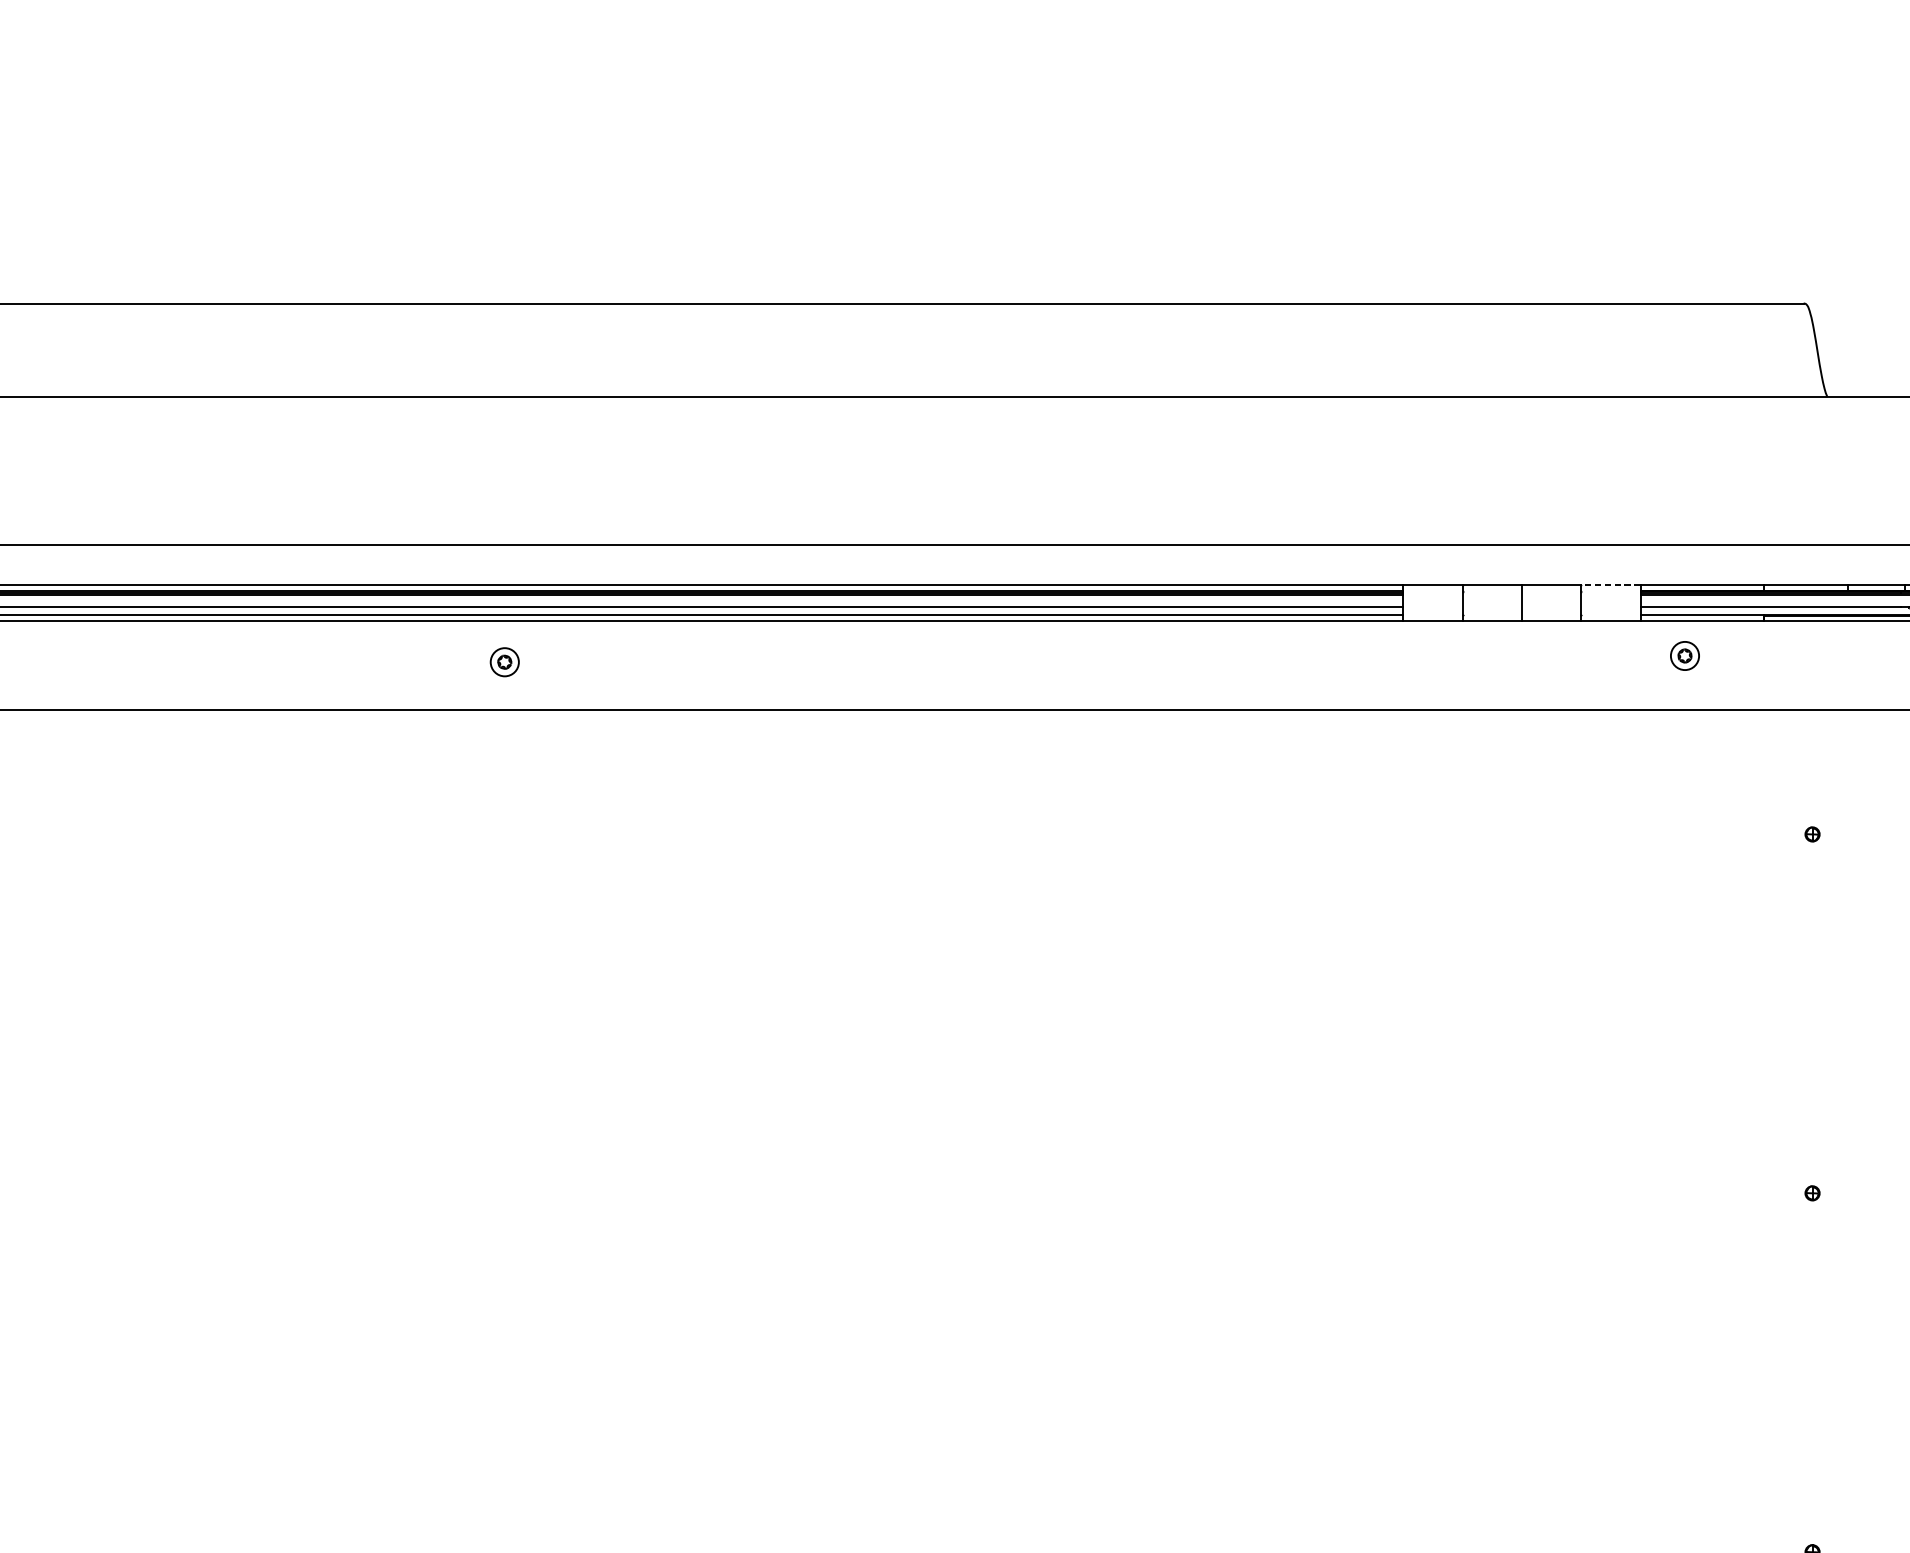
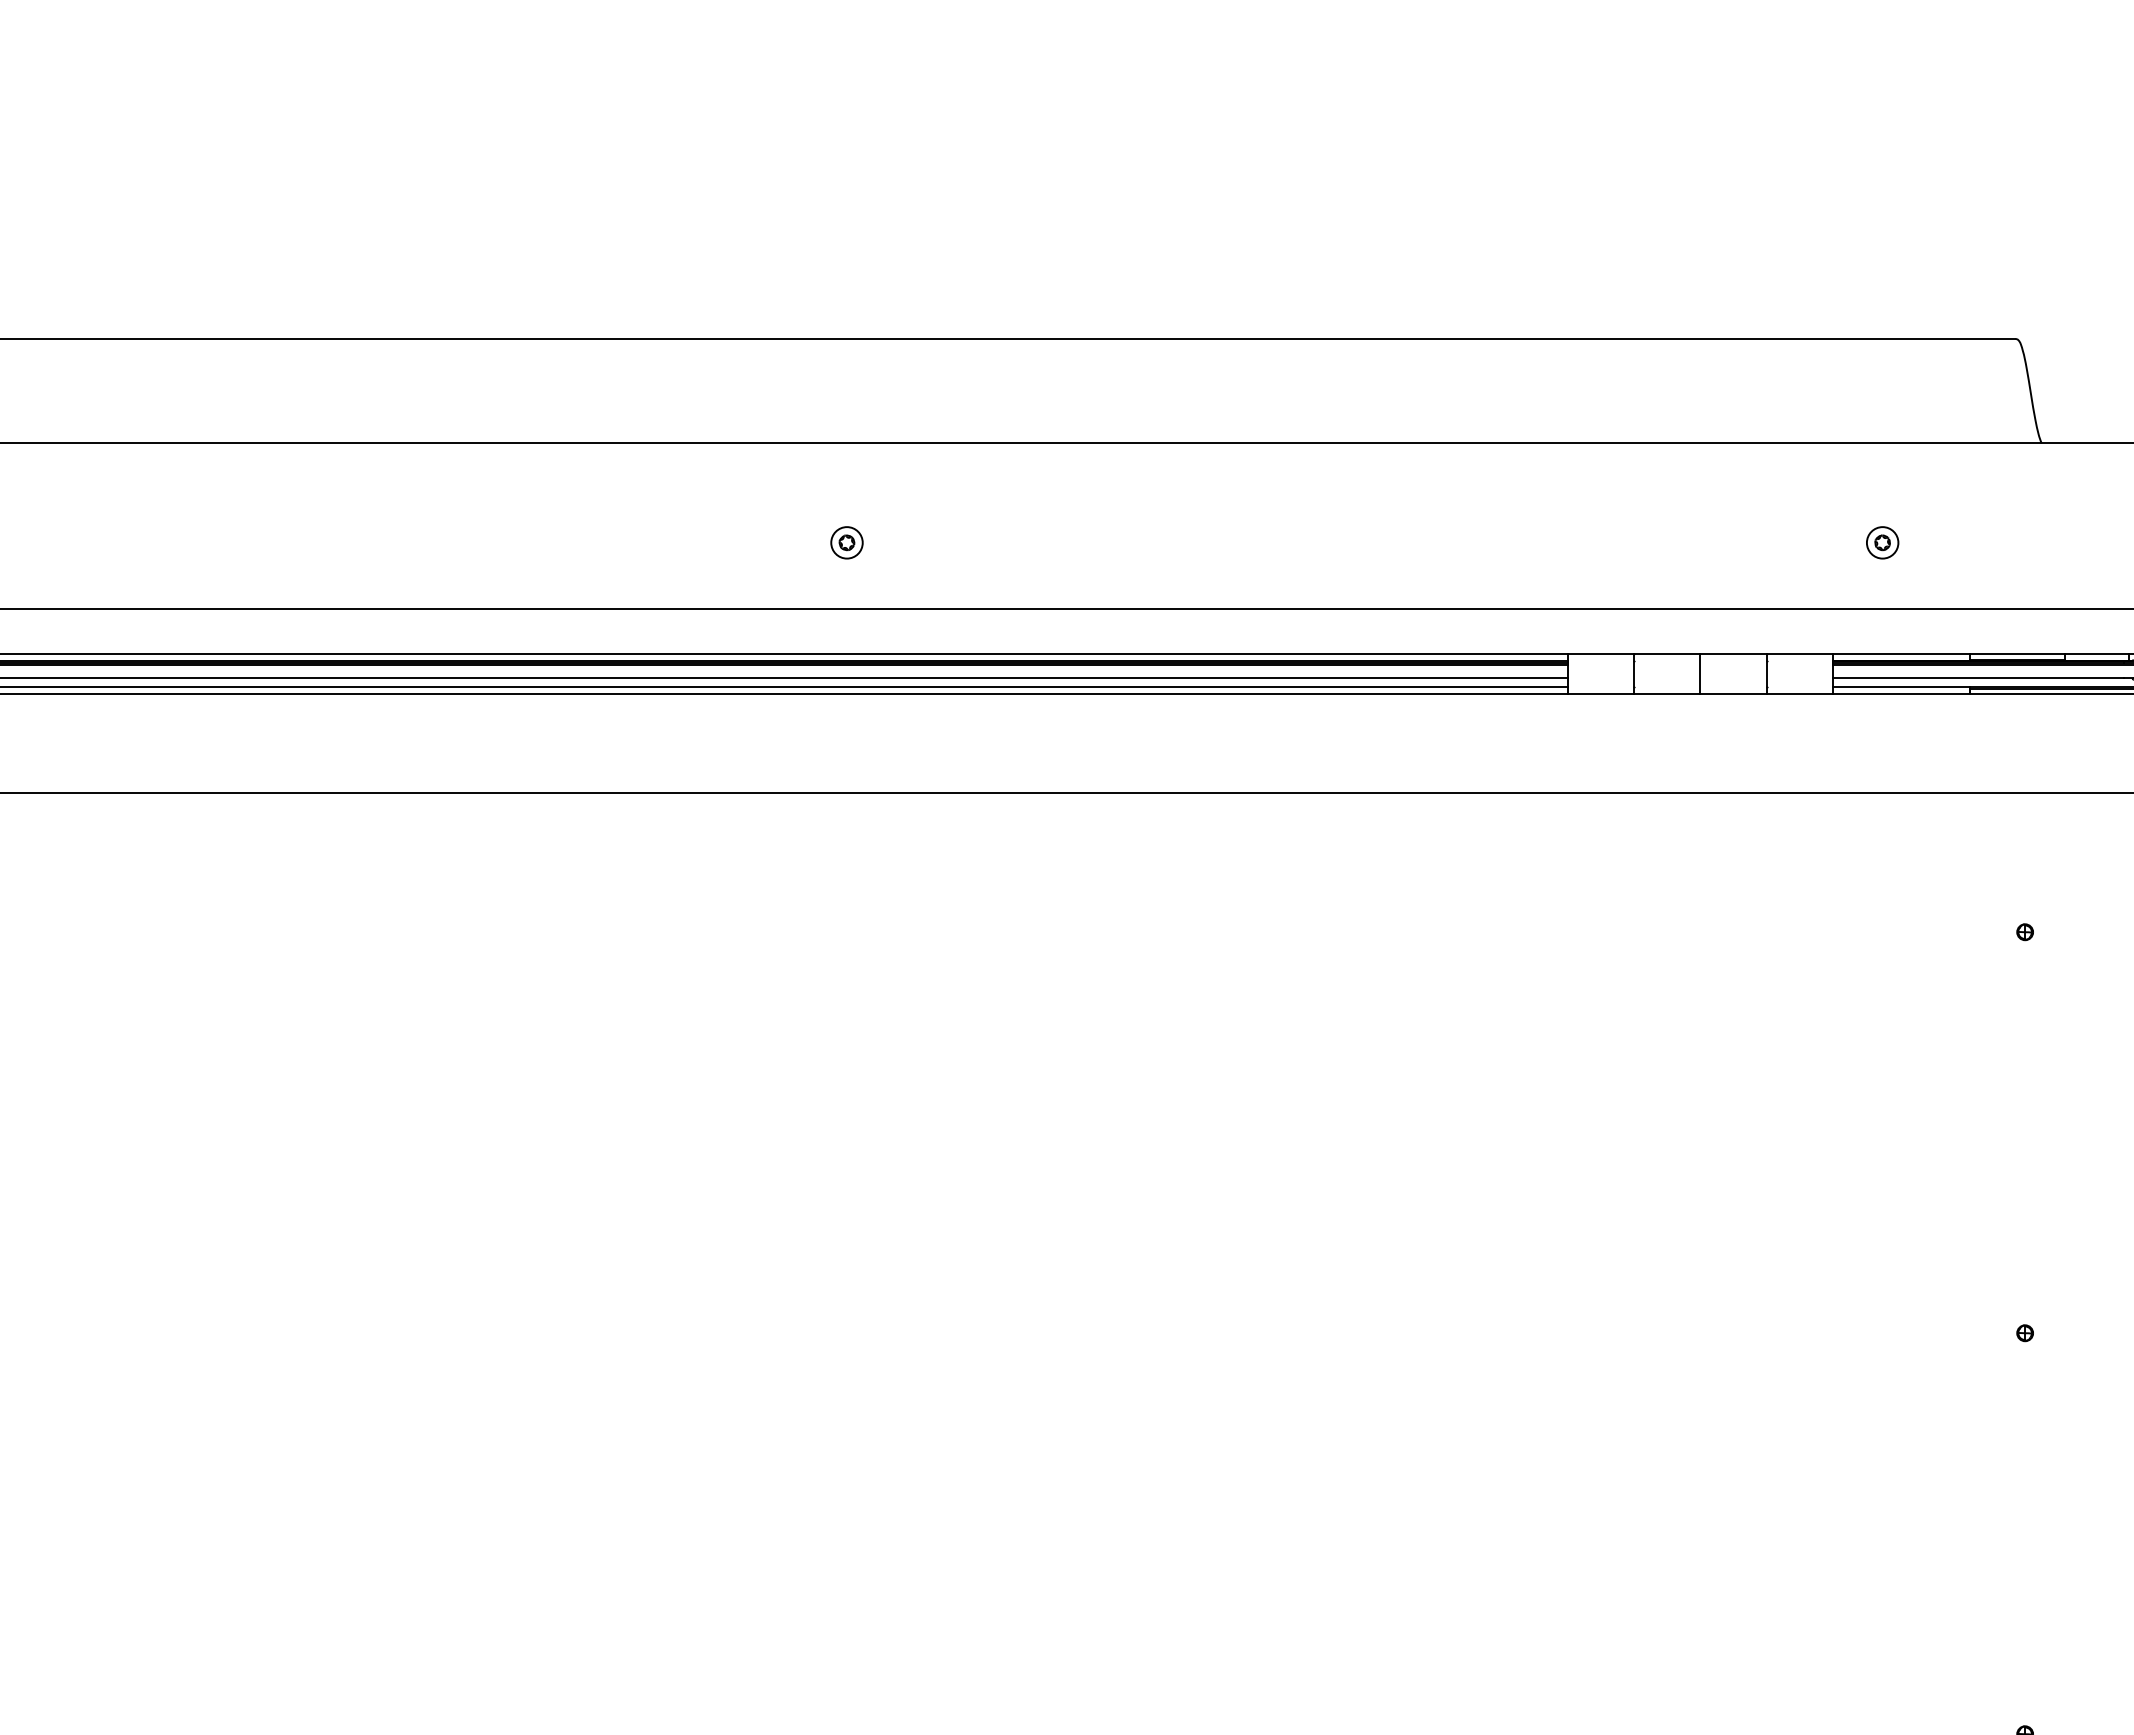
line: (1610, 584) -> (1799, 653), dashed -> solid
part: (1684, 655) -> (1882, 542), moved
part: (504, 661) -> (846, 542), moved

